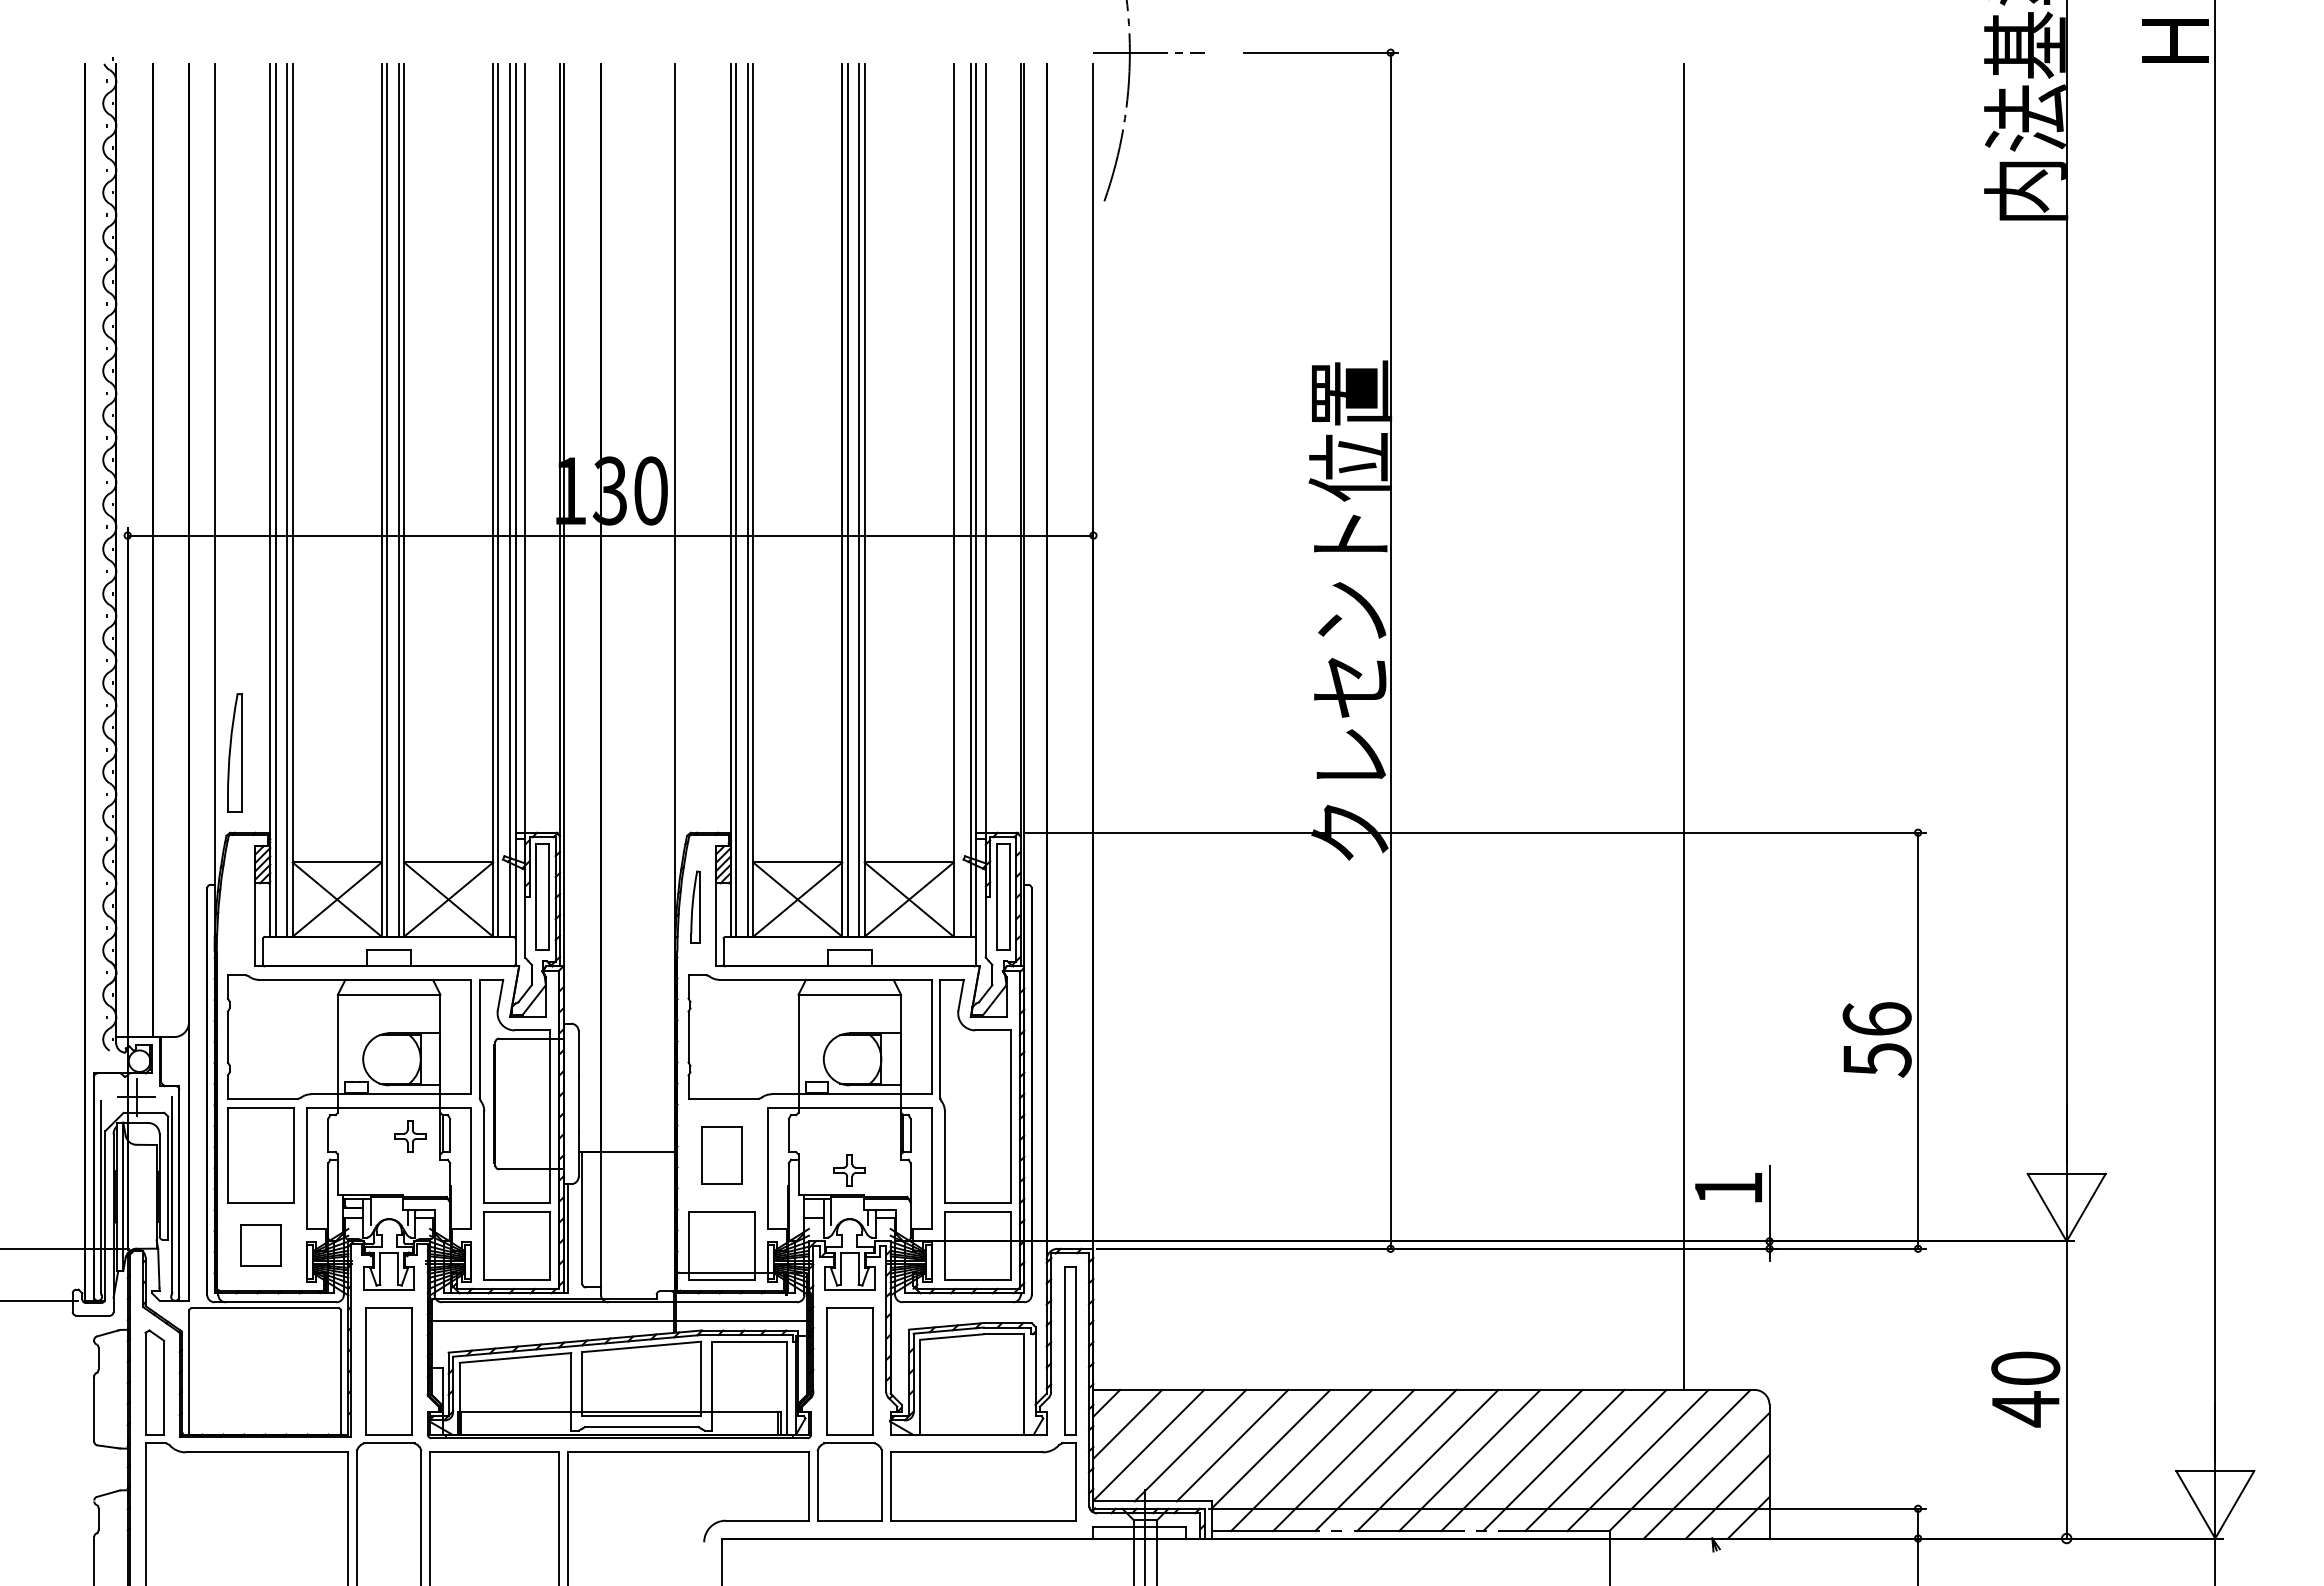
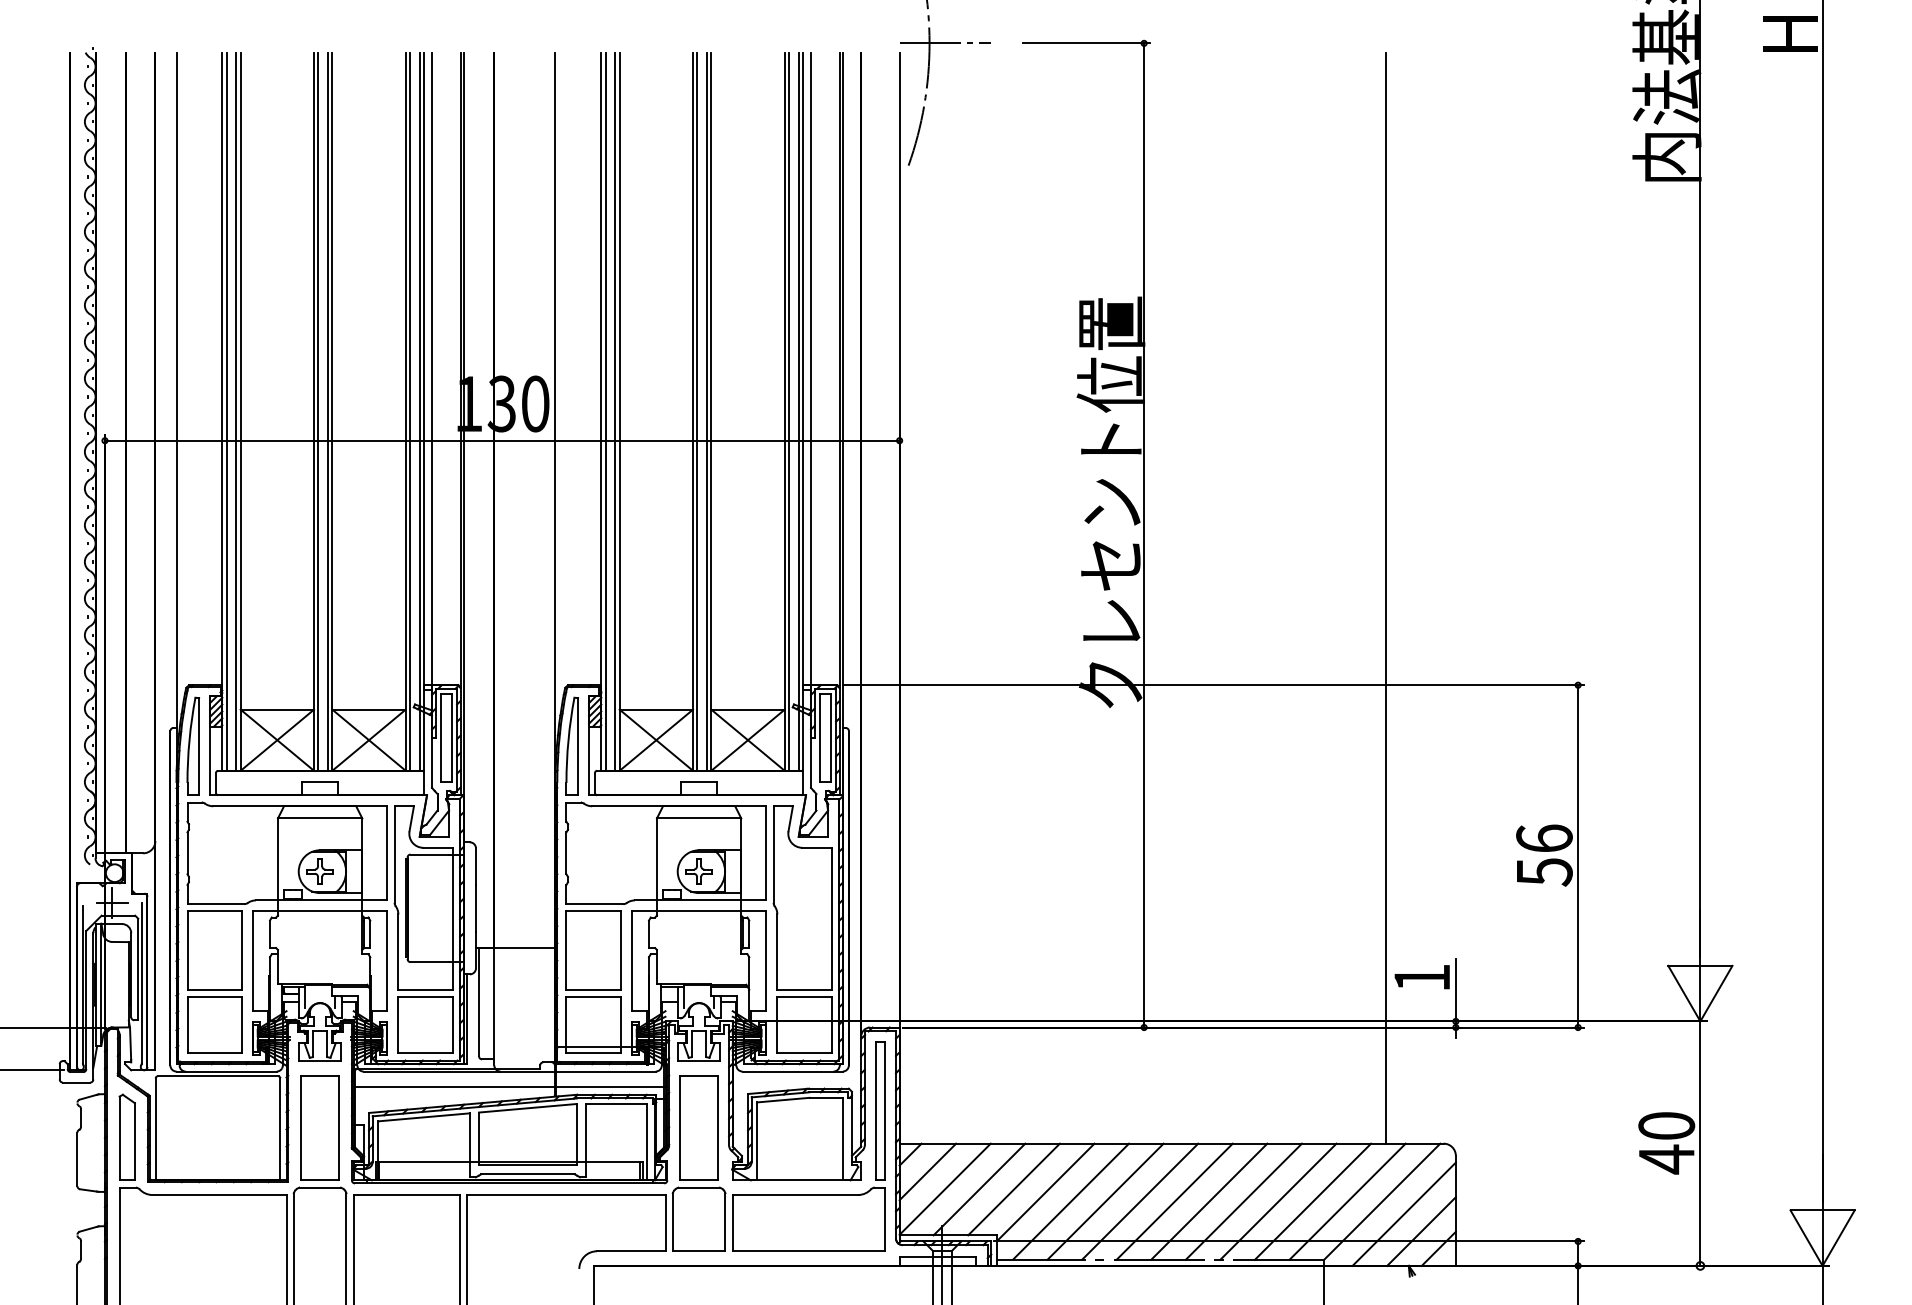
line: (959, 499) -> (789, 411), added
part: (234, 752) -> (192, 745), moved
part: (695, 906) -> (572, 745), size x1.67
part: (410, 1136) -> (320, 871), moved
part: (721, 1155) -> (593, 950), size x1.67
part: (849, 1170) -> (698, 871), moved
part: (260, 1245) -> (214, 1024), size x1.67

